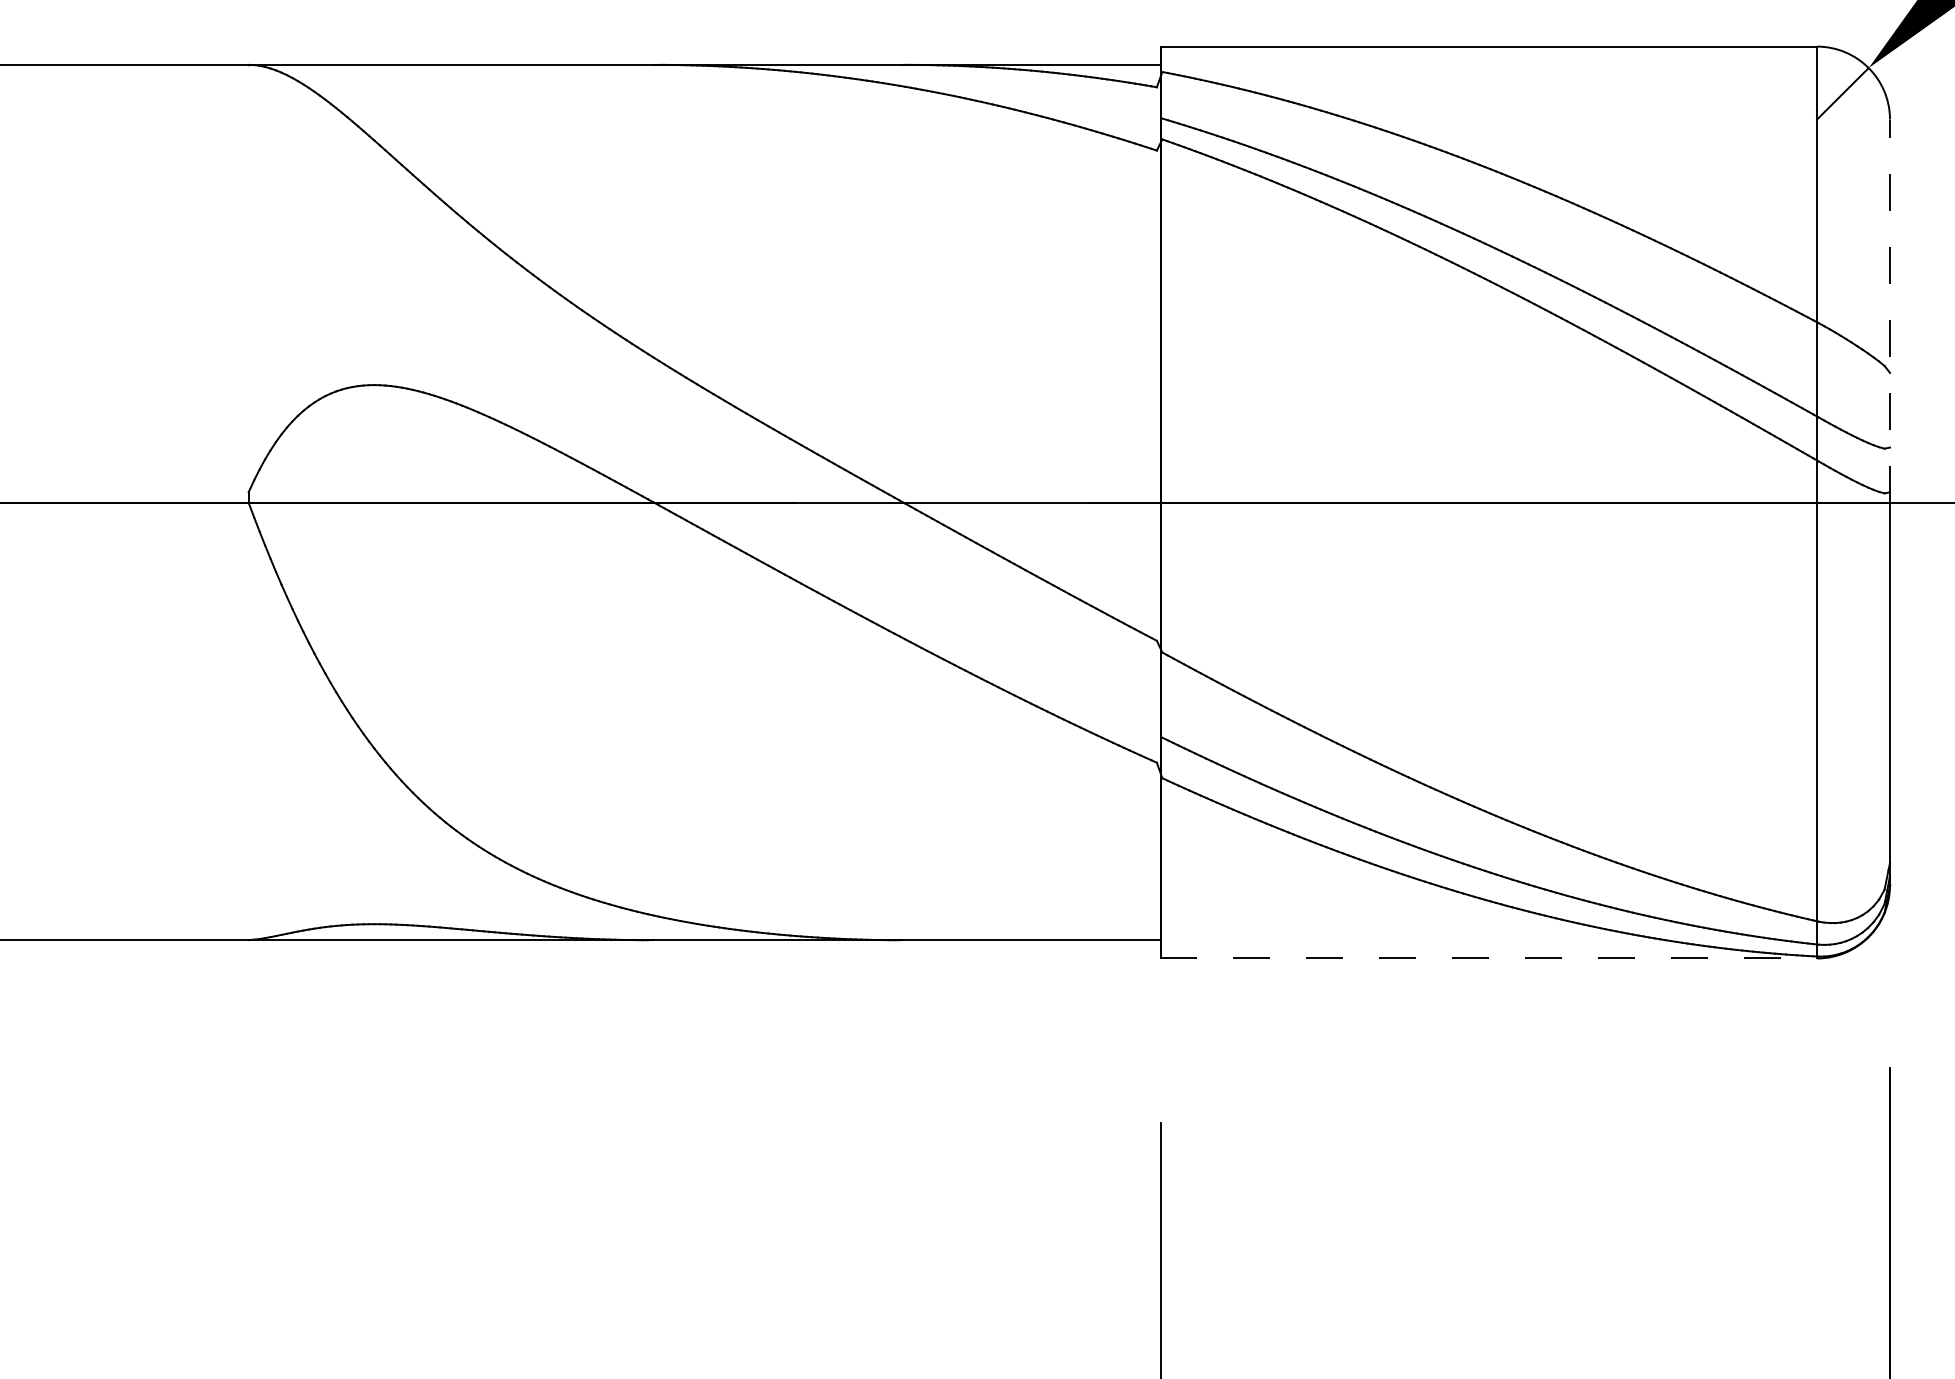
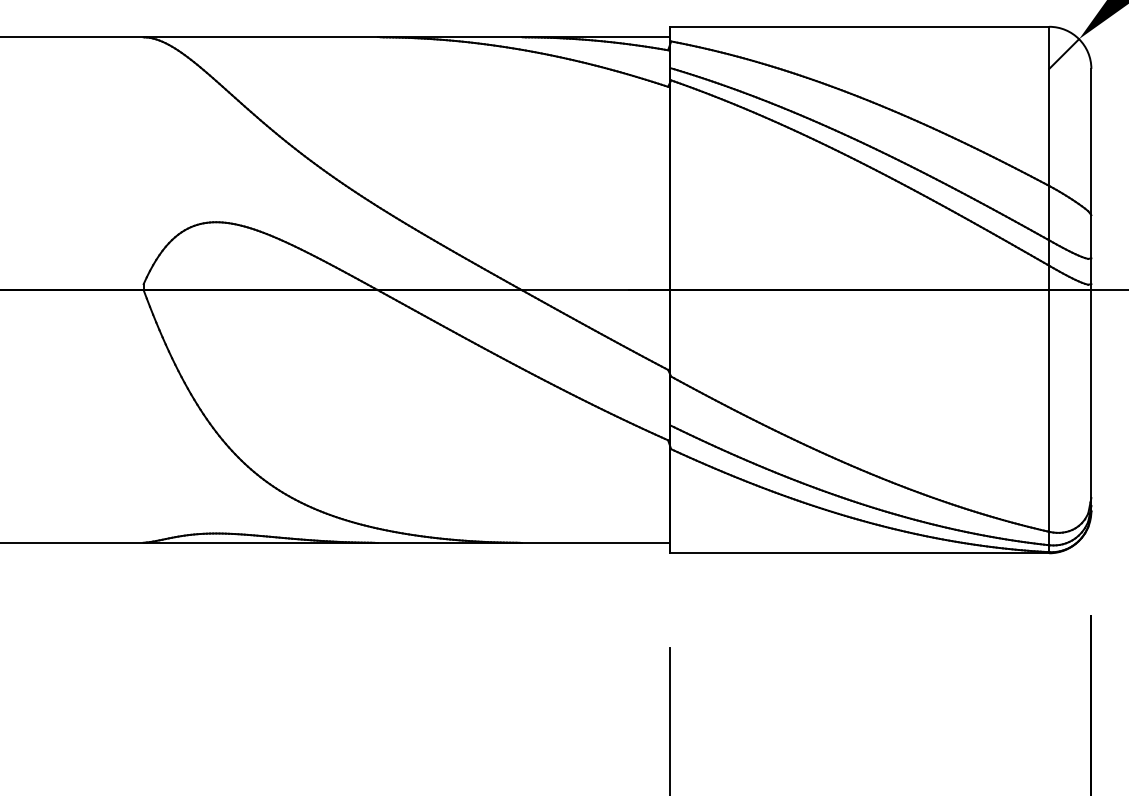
line: (1890, 311) -> (1091, 179), dashed -> solid
line: (1488, 958) -> (859, 553), dashed -> solid

